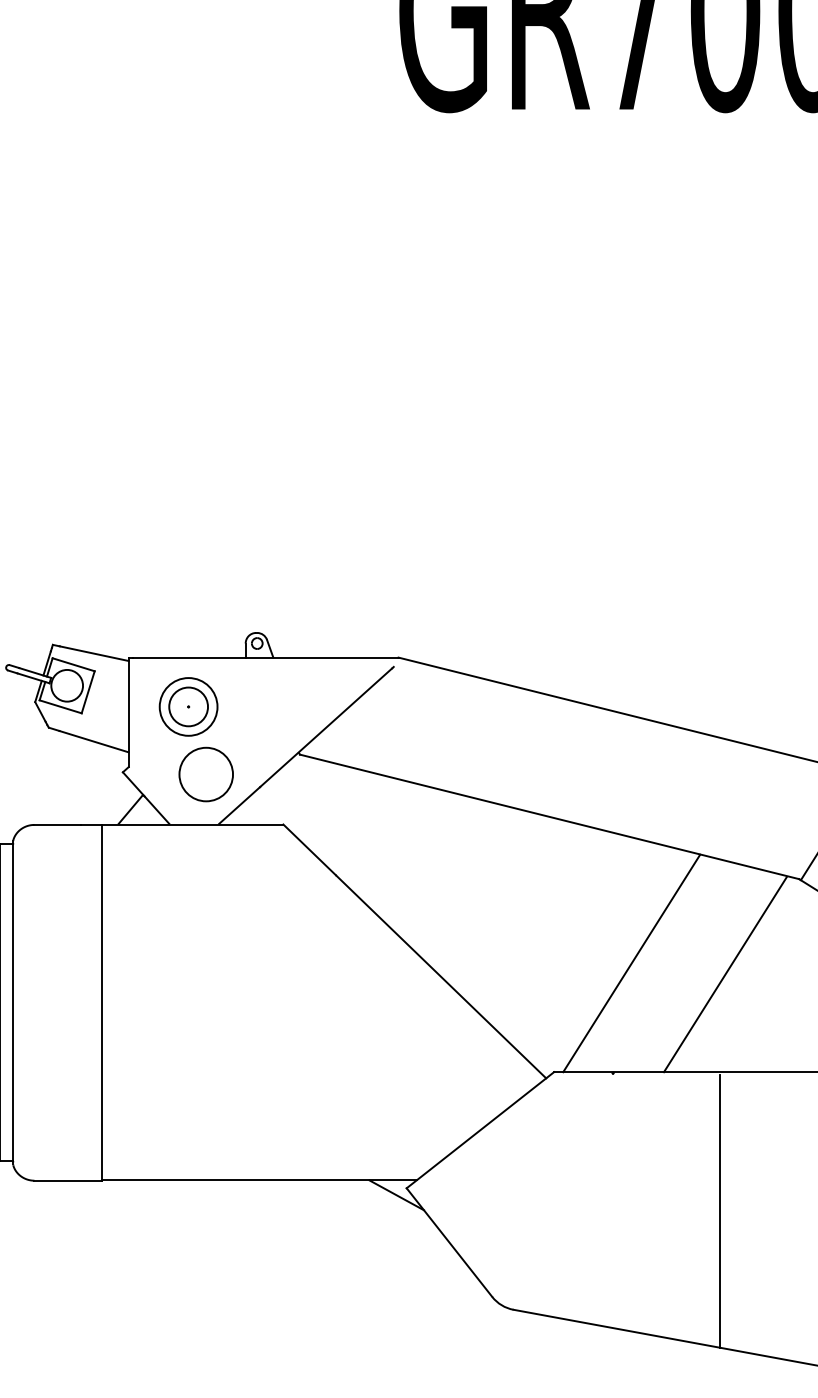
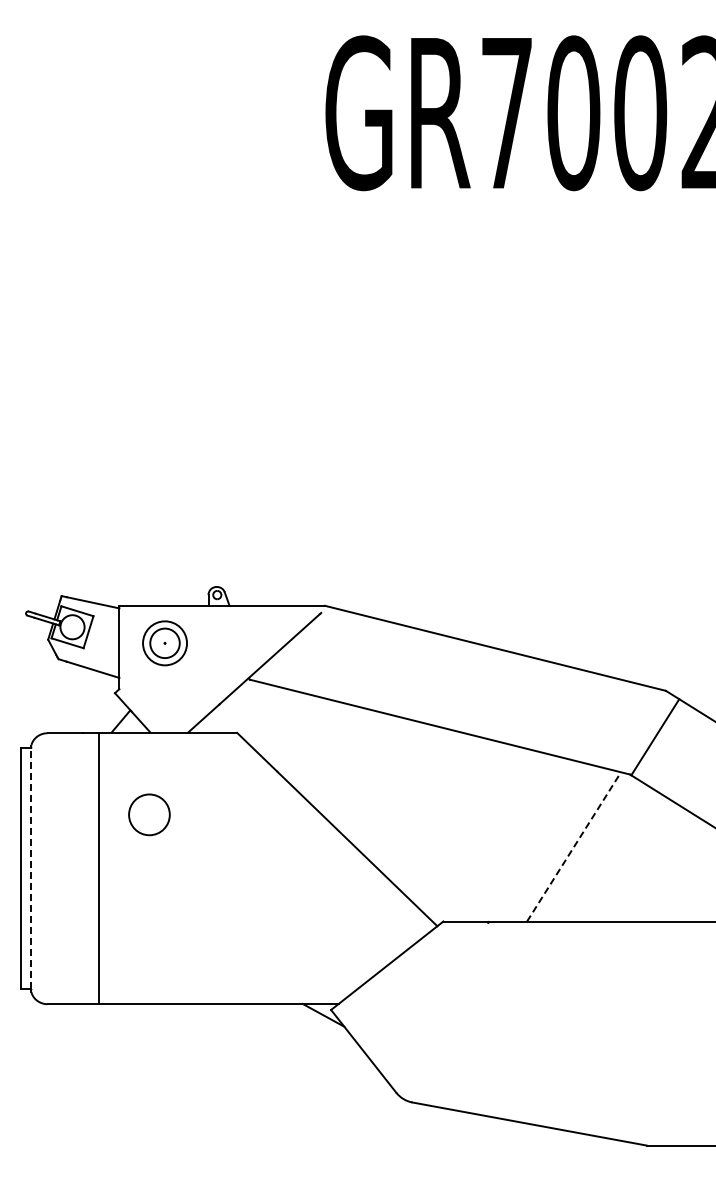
circle: (206, 774) -> (149, 814), moved
line: (631, 963) -> (502, 838), removed
line: (724, 974) -> (573, 847), solid -> dashed
line: (13, 1002) -> (31, 868), solid -> dashed
line: (719, 1211) -> (569, 1027), removed

